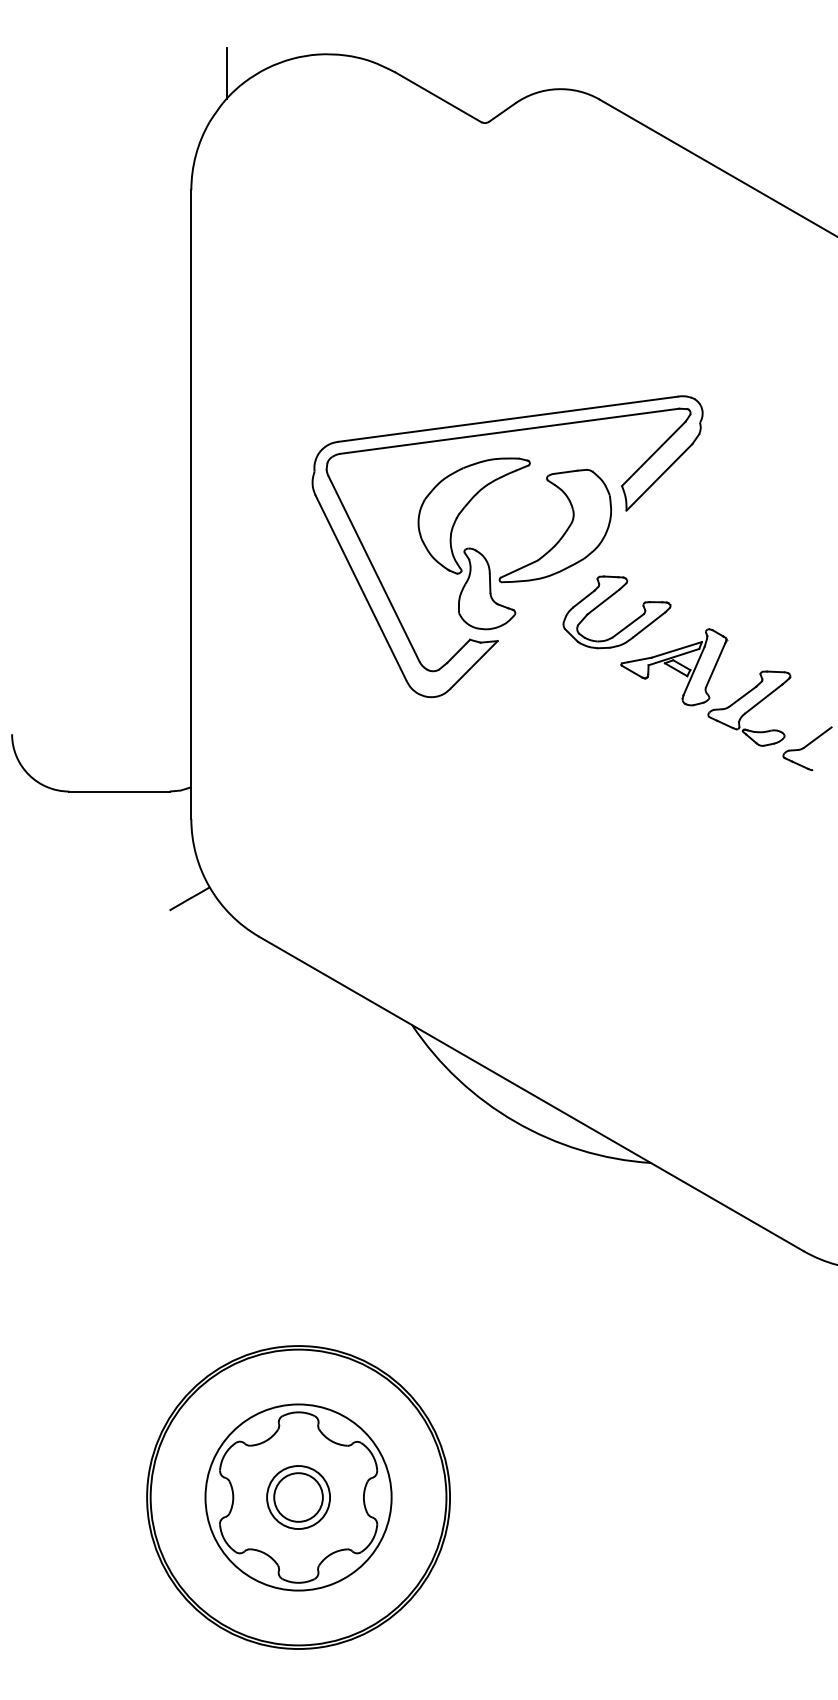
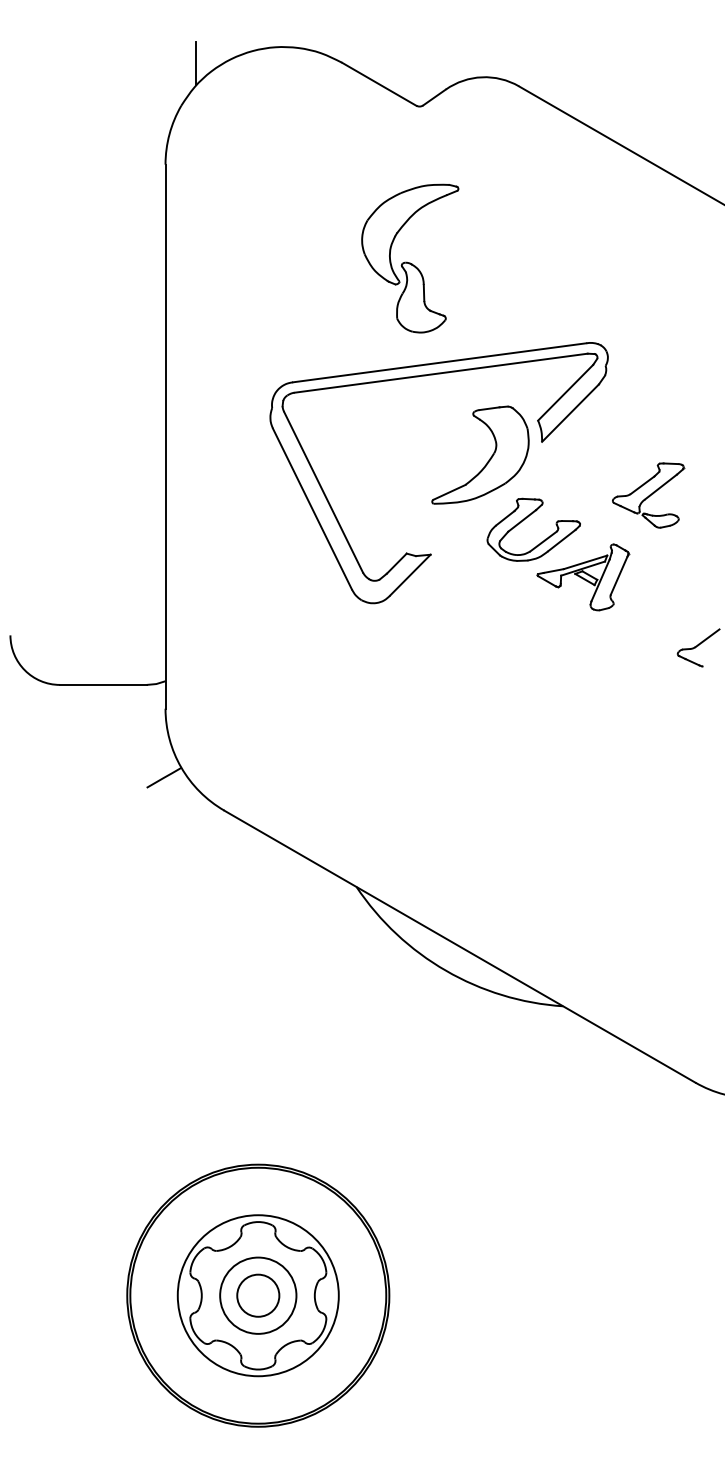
part: (473, 543) -> (409, 258), moved
part: (749, 708) -> (648, 495), moved
circle: (298, 1497) -> (258, 1295), size x1.4

